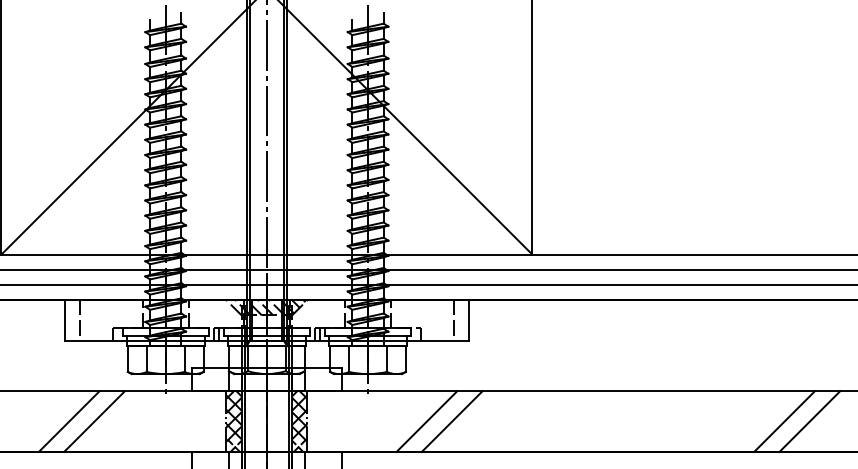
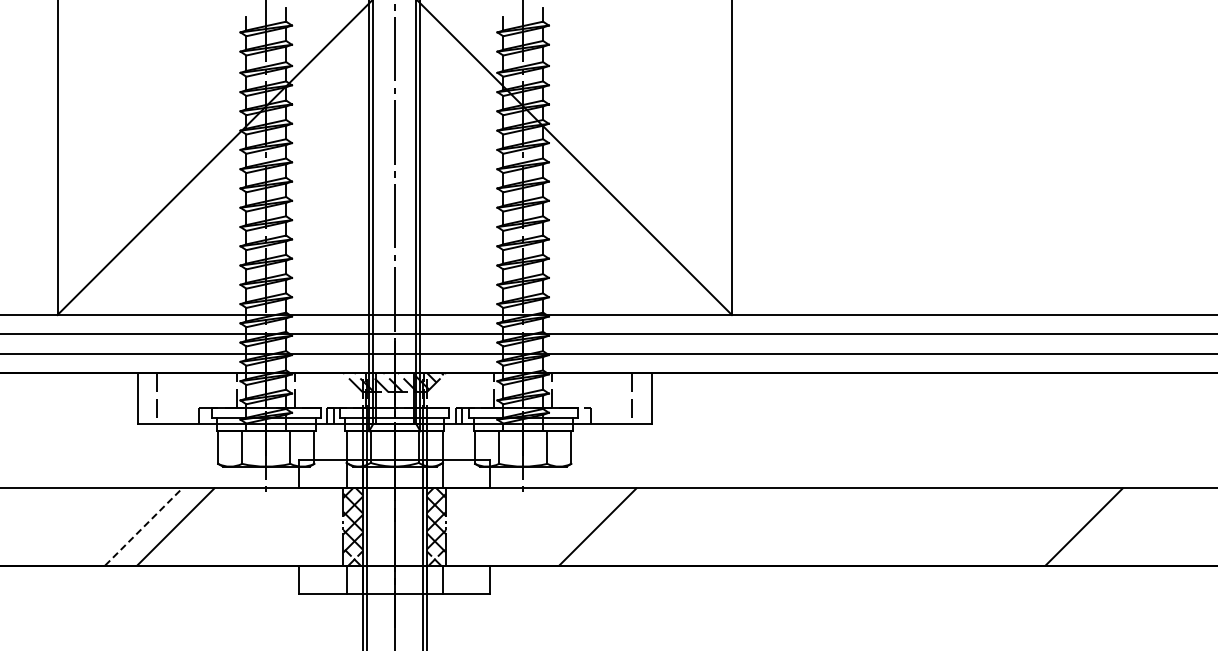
line: (69, 421) -> (143, 526), solid -> dashed
line: (451, 421) -> (629, 526), removed
line: (784, 421) -> (1051, 526), removed

